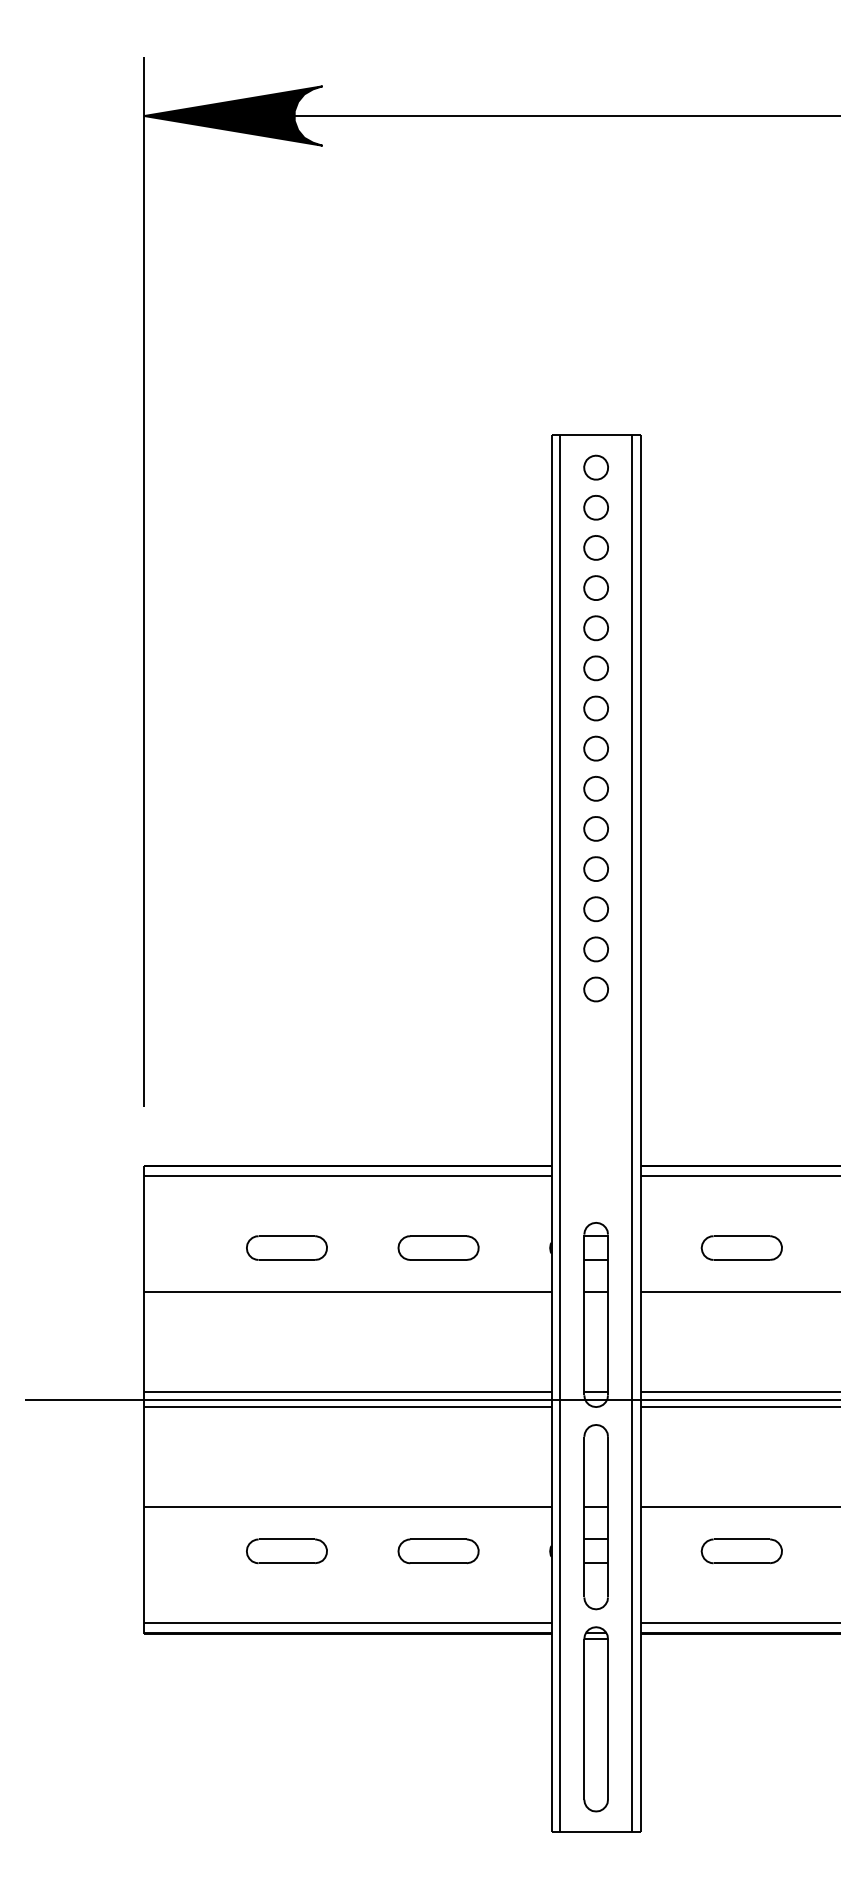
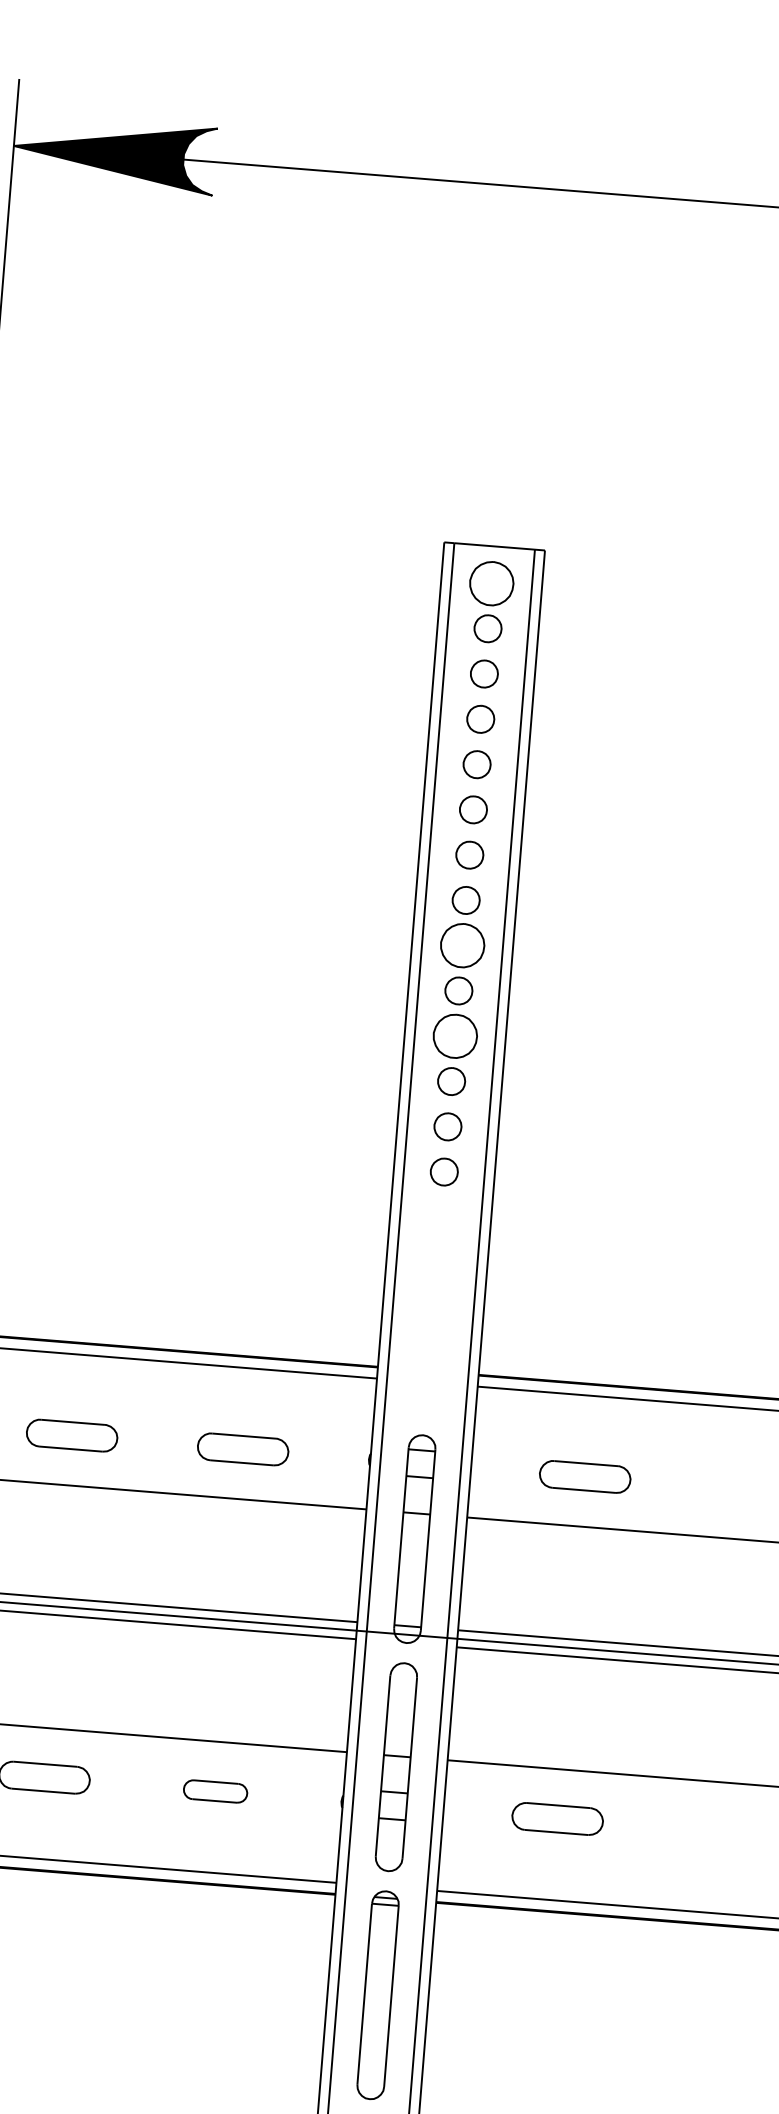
part: (595, 467) -> (490, 583), size x1.6
part: (595, 788) -> (461, 945), size x1.6
part: (595, 868) -> (454, 1035), size x1.6
part: (438, 1551) -> (215, 1791), size x0.7

